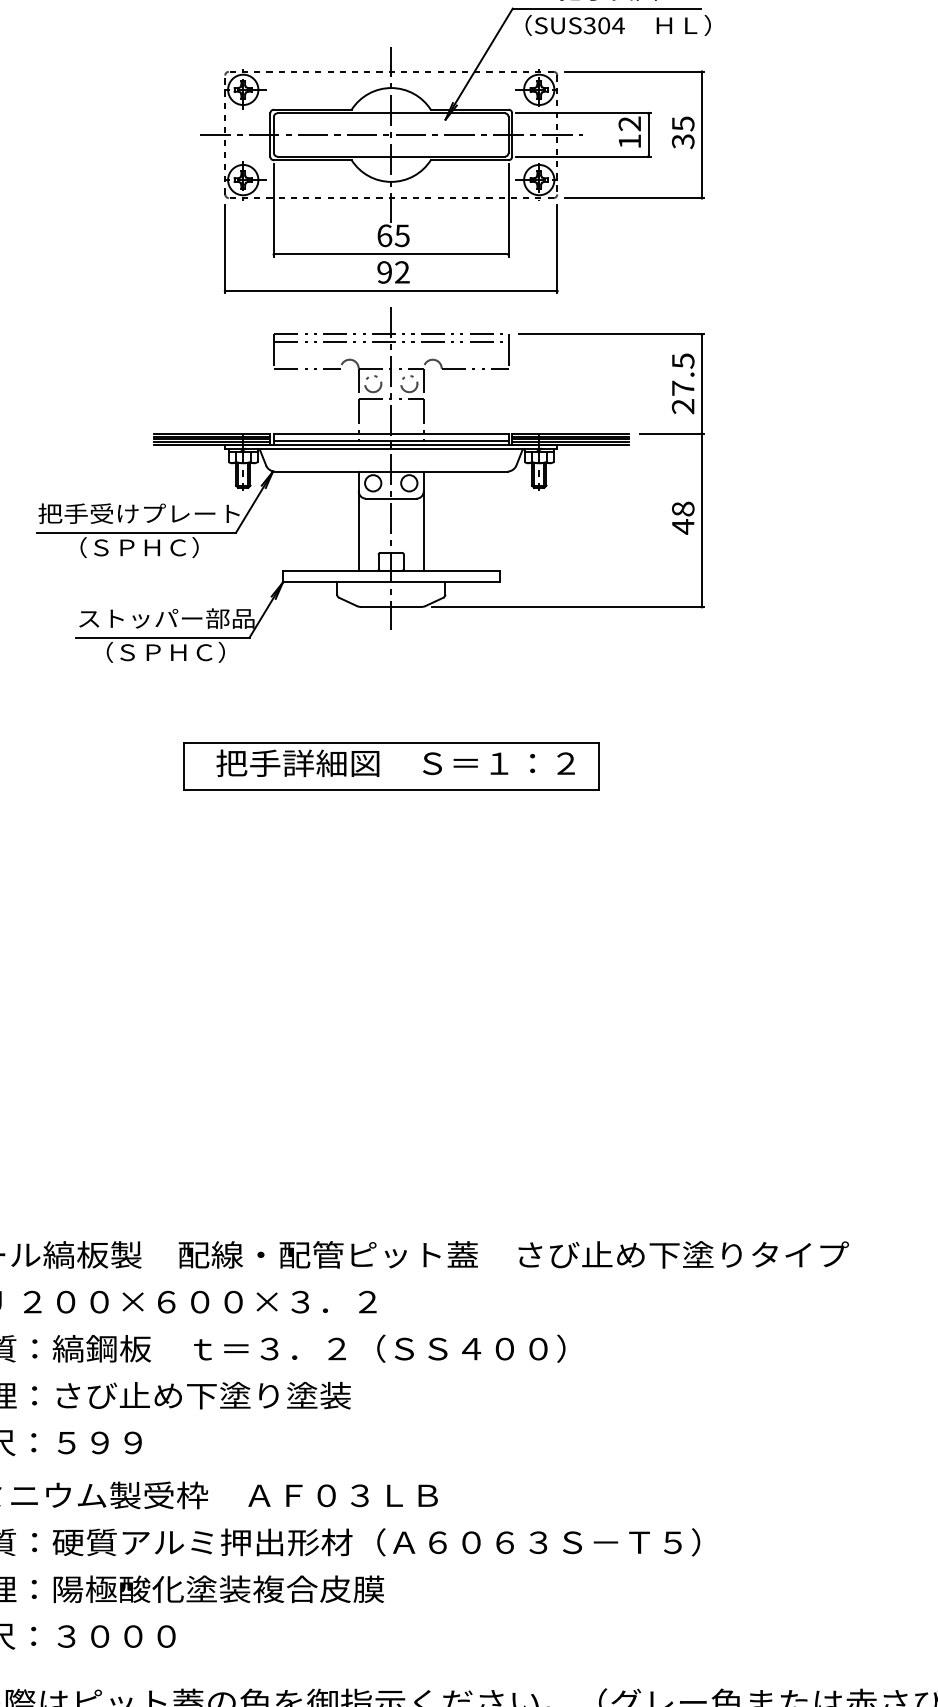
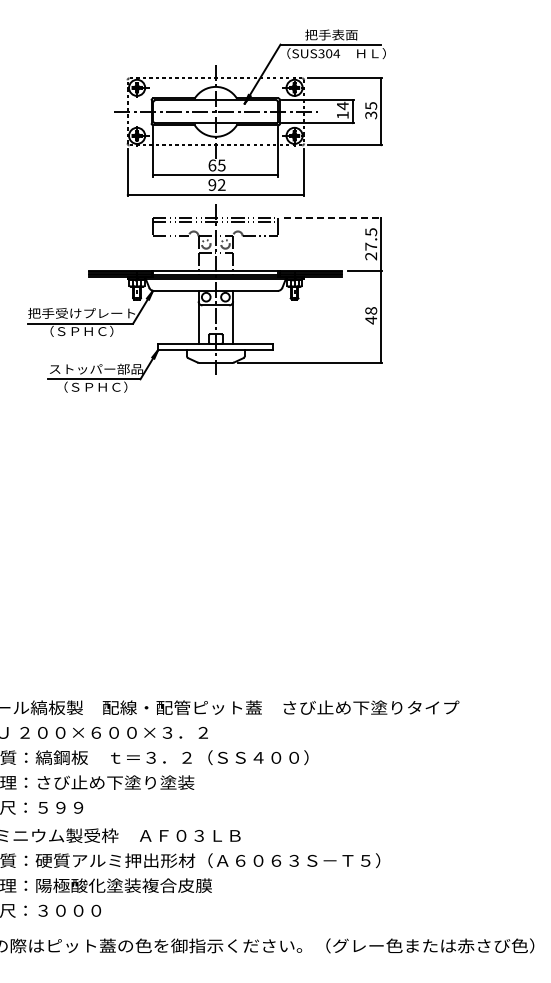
text: (629, 122) -> (342, 105), 12 -> 14
line: (612, 335) -> (333, 218), solid -> dashed
part: (390, 767) -> (215, 448), removed

